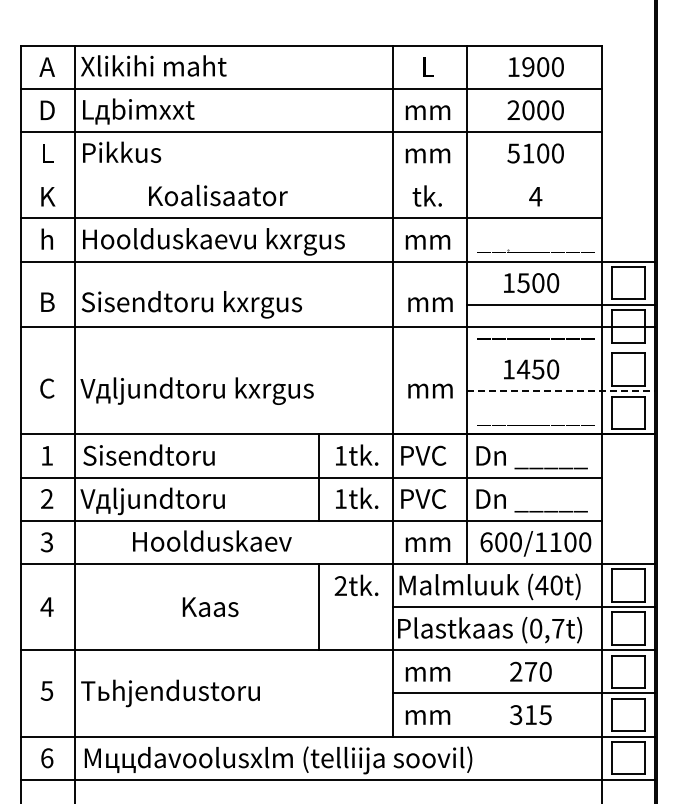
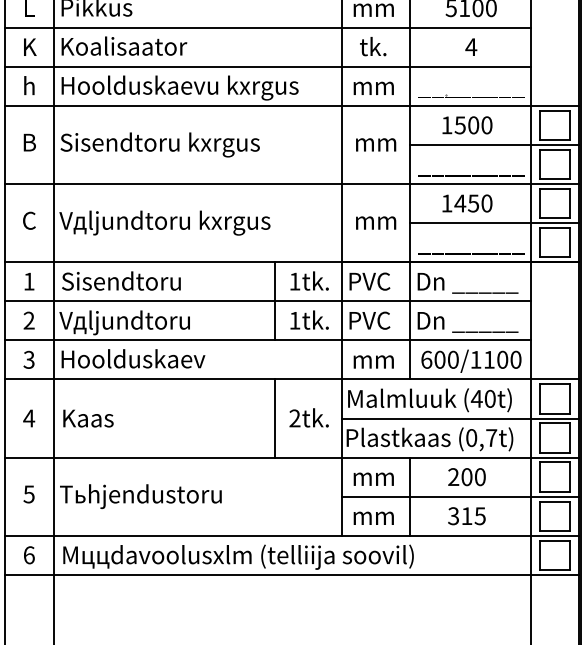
line: (310, 175) -> (267, 28), added
text: (218, 195) -> (124, 46), moved
line: (337, 326) -> (291, 183), moved
line: (561, 391) -> (494, 223), dashed -> solid
text: (212, 540) -> (133, 358), moved
text: (356, 585) -> (309, 417), moved
text: (210, 607) -> (88, 418), moved
text: (531, 671) -> (467, 476), 270 -> 200
line: (467, 693) -> (409, 496), added

